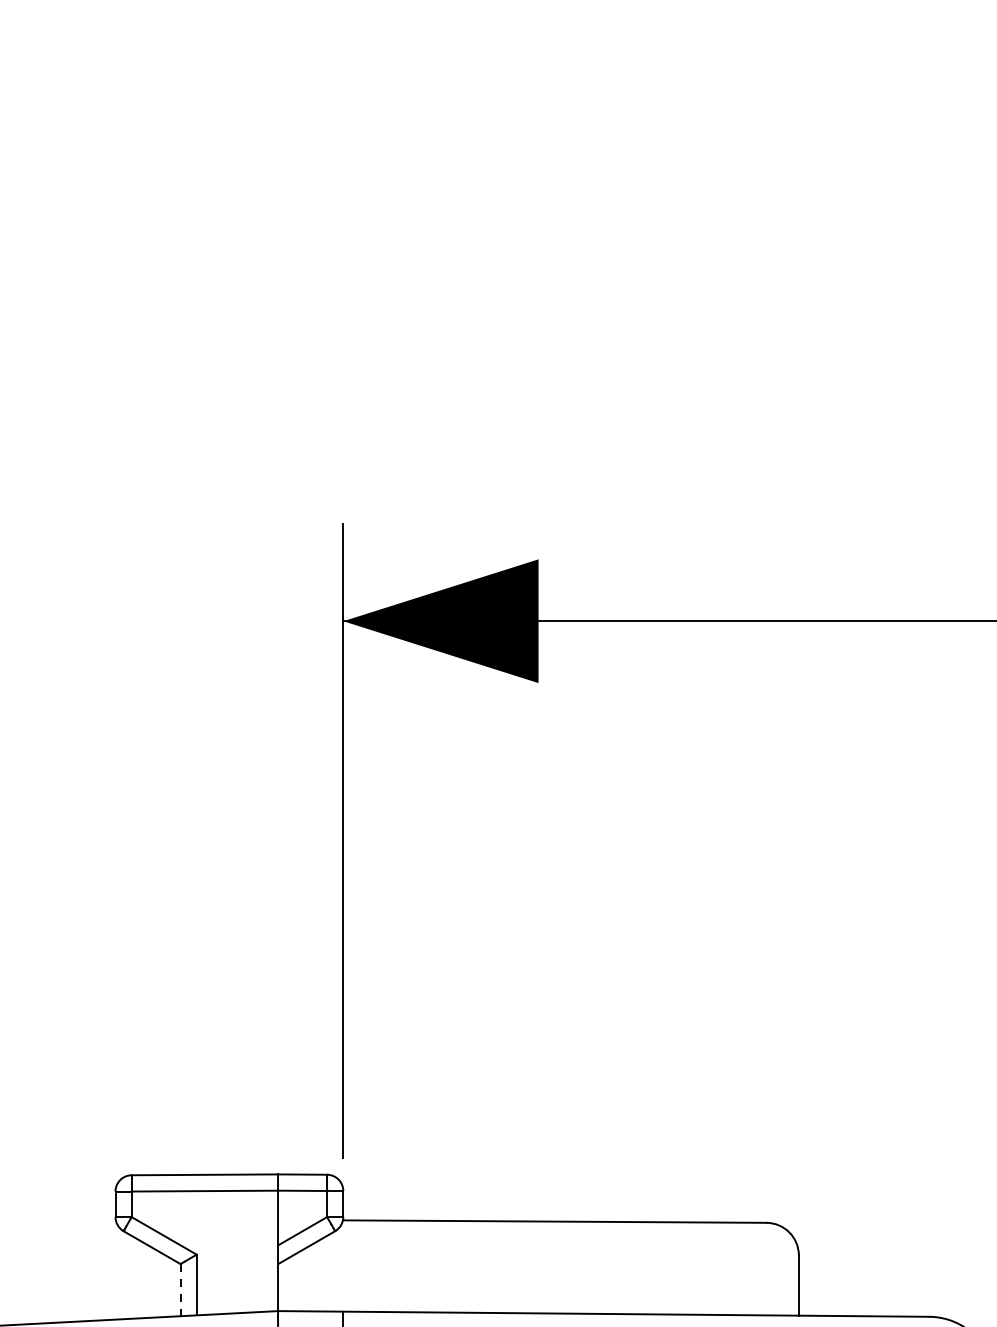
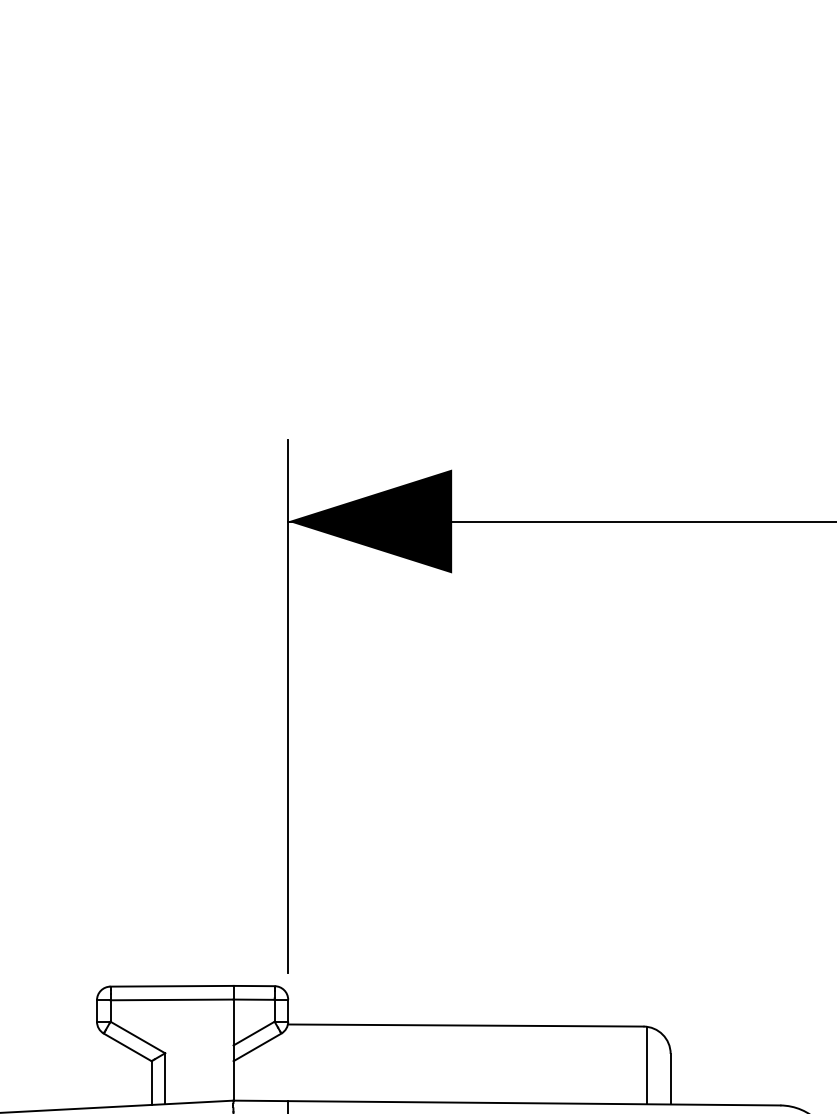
line: (771, 1269) -> (647, 1065), added
line: (180, 1290) -> (151, 1083), dashed -> solid

